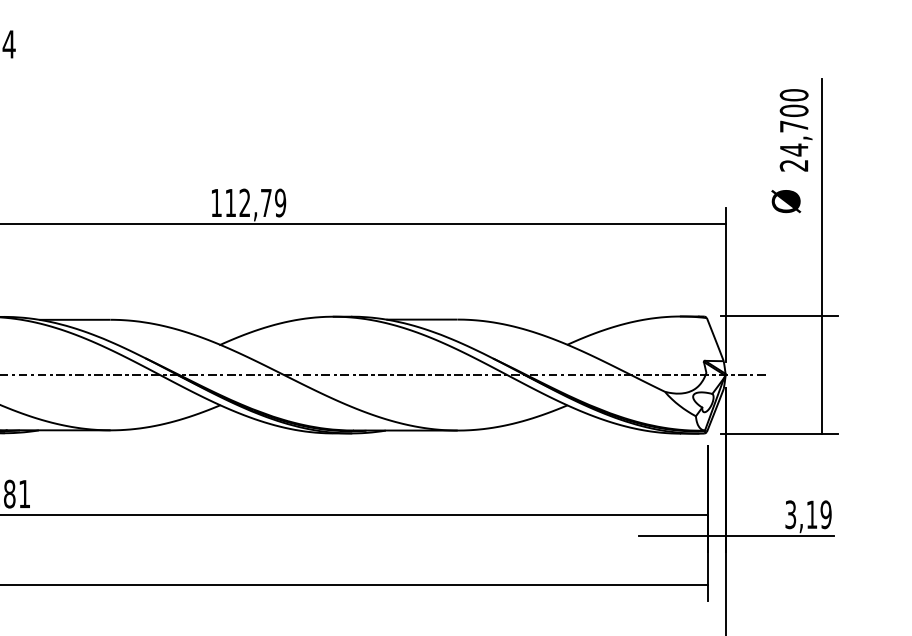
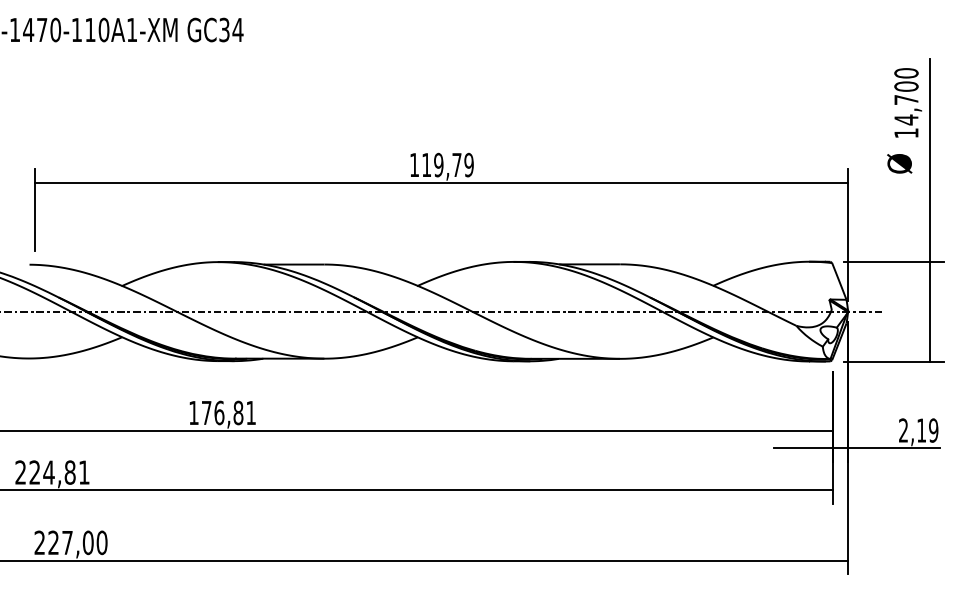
text: (794, 165) -> (906, 133), 24,700 -> 14,700
text: (244, 203) -> (438, 165), 112,79 -> 119,79
text: (790, 514) -> (903, 430), 3,19 -> 2,19

